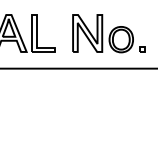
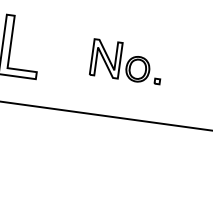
part: (108, 33) -> (126, 61), size x0.6

